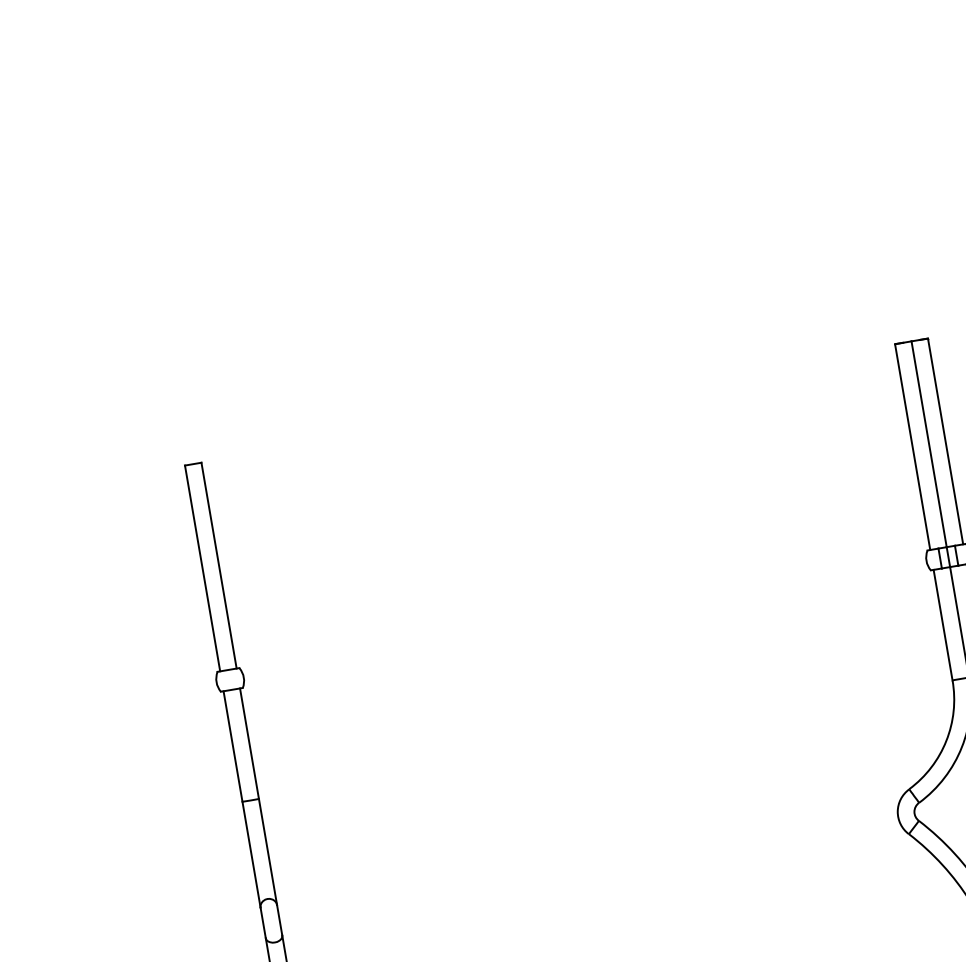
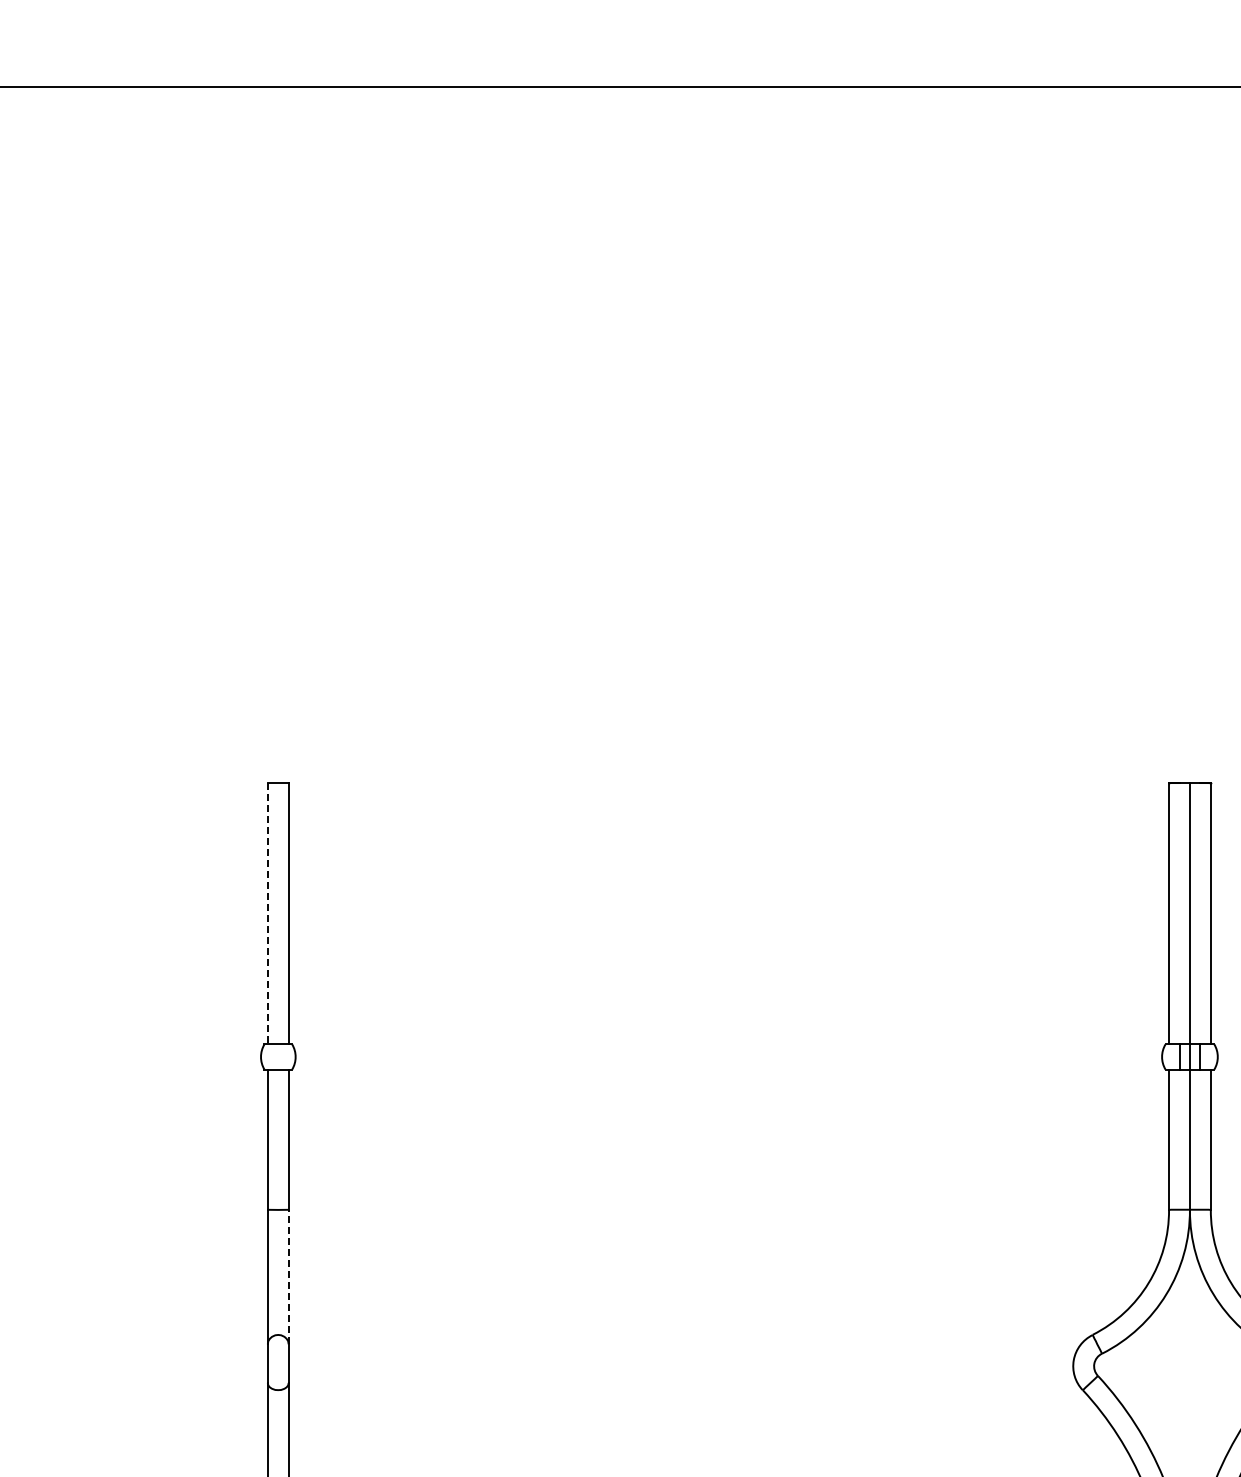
line: (202, 568) -> (267, 913), solid -> dashed
line: (267, 851) -> (288, 1276), solid -> dashed

